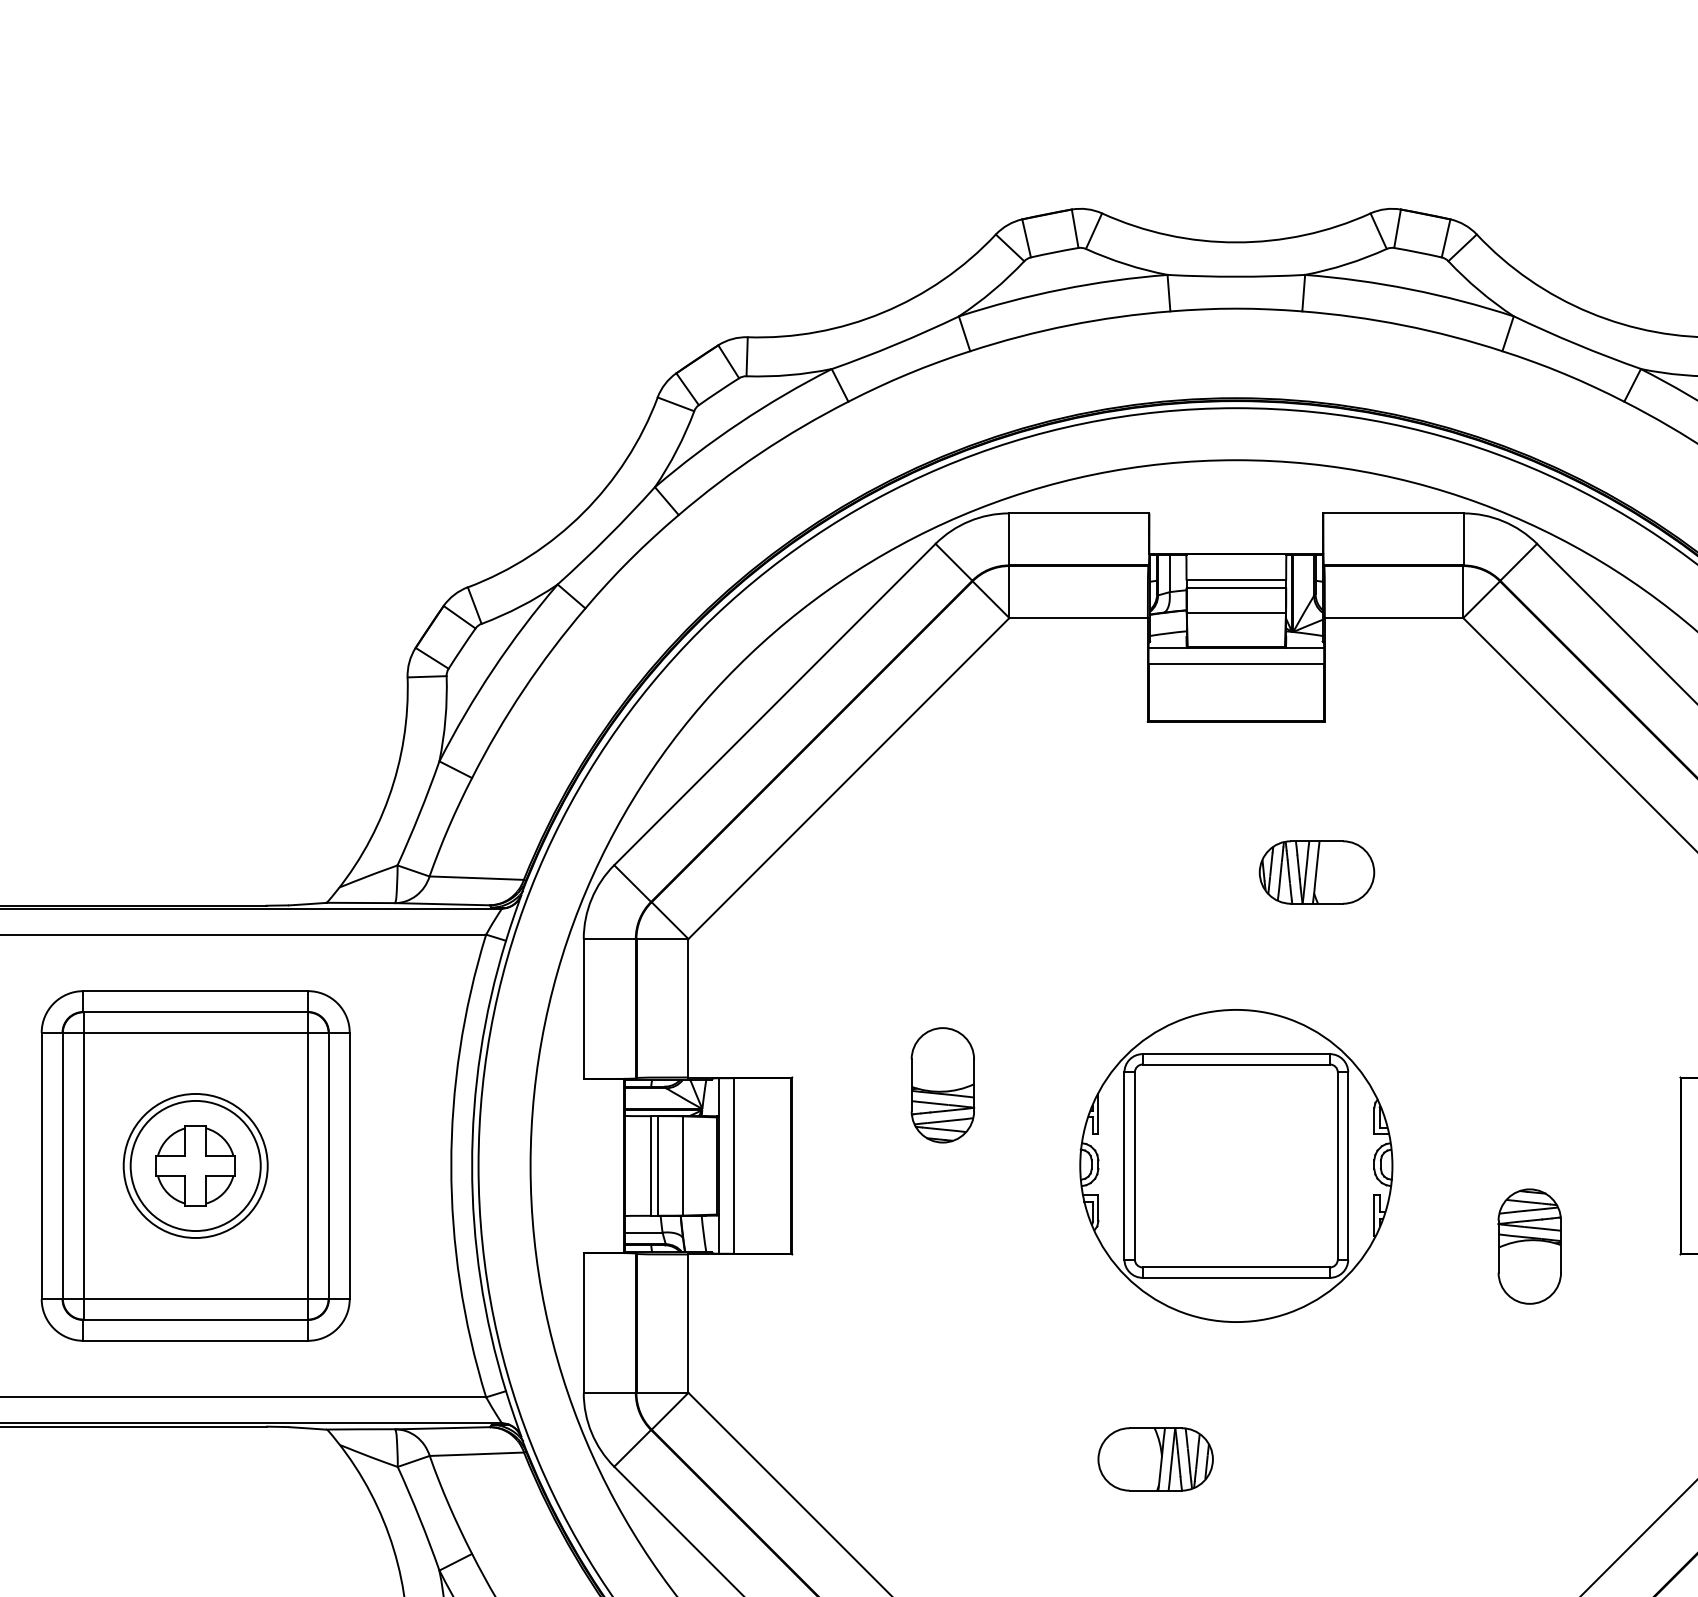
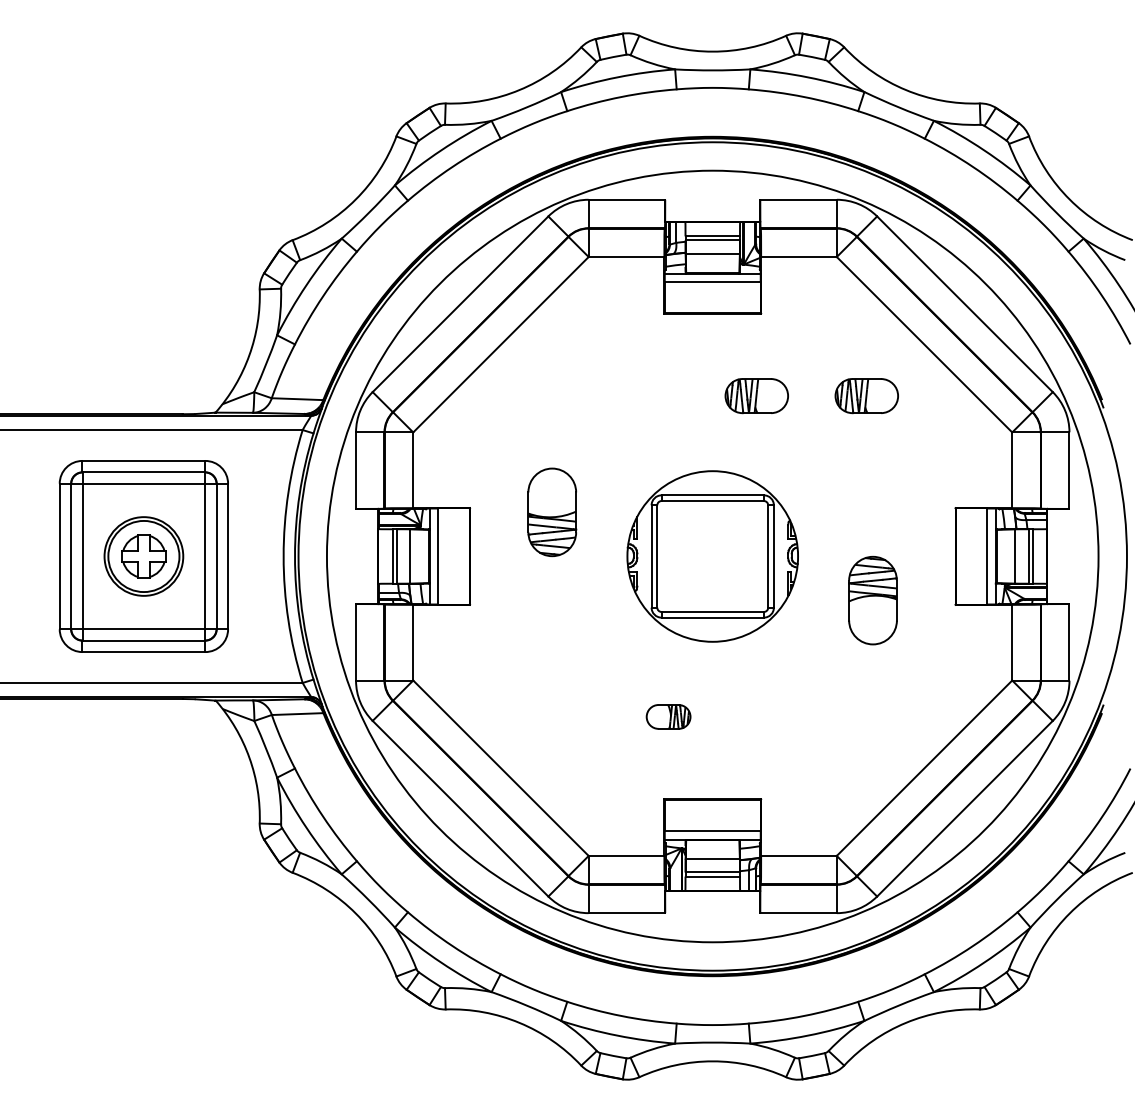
part: (1517, 873) -> (866, 396), added
part: (943, 1085) -> (552, 512), size x1.4
part: (1530, 1246) -> (873, 600), size x1.4
part: (1155, 1458) -> (668, 716), size x0.7

